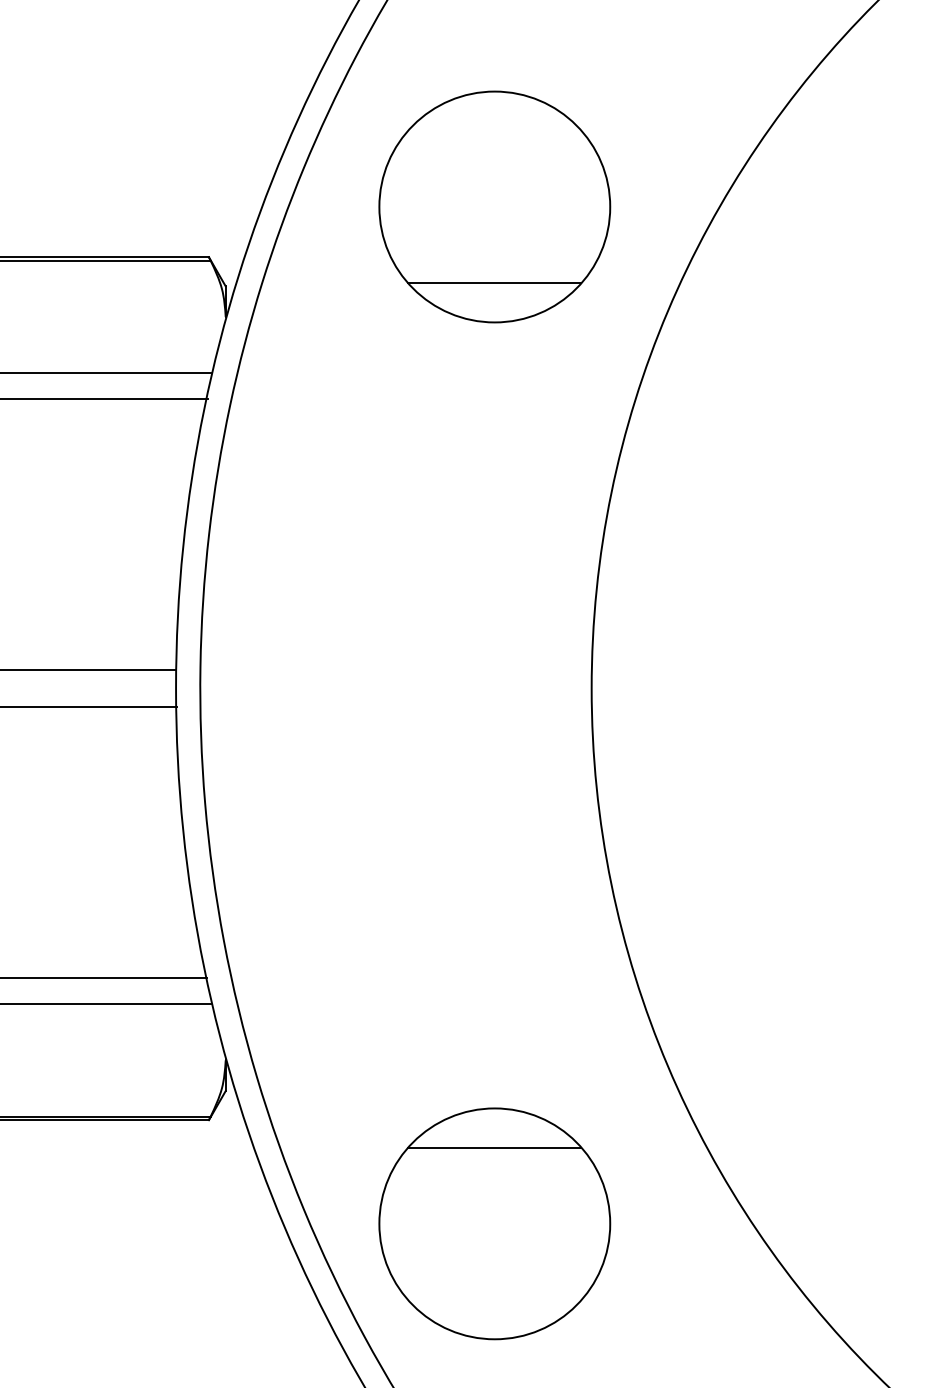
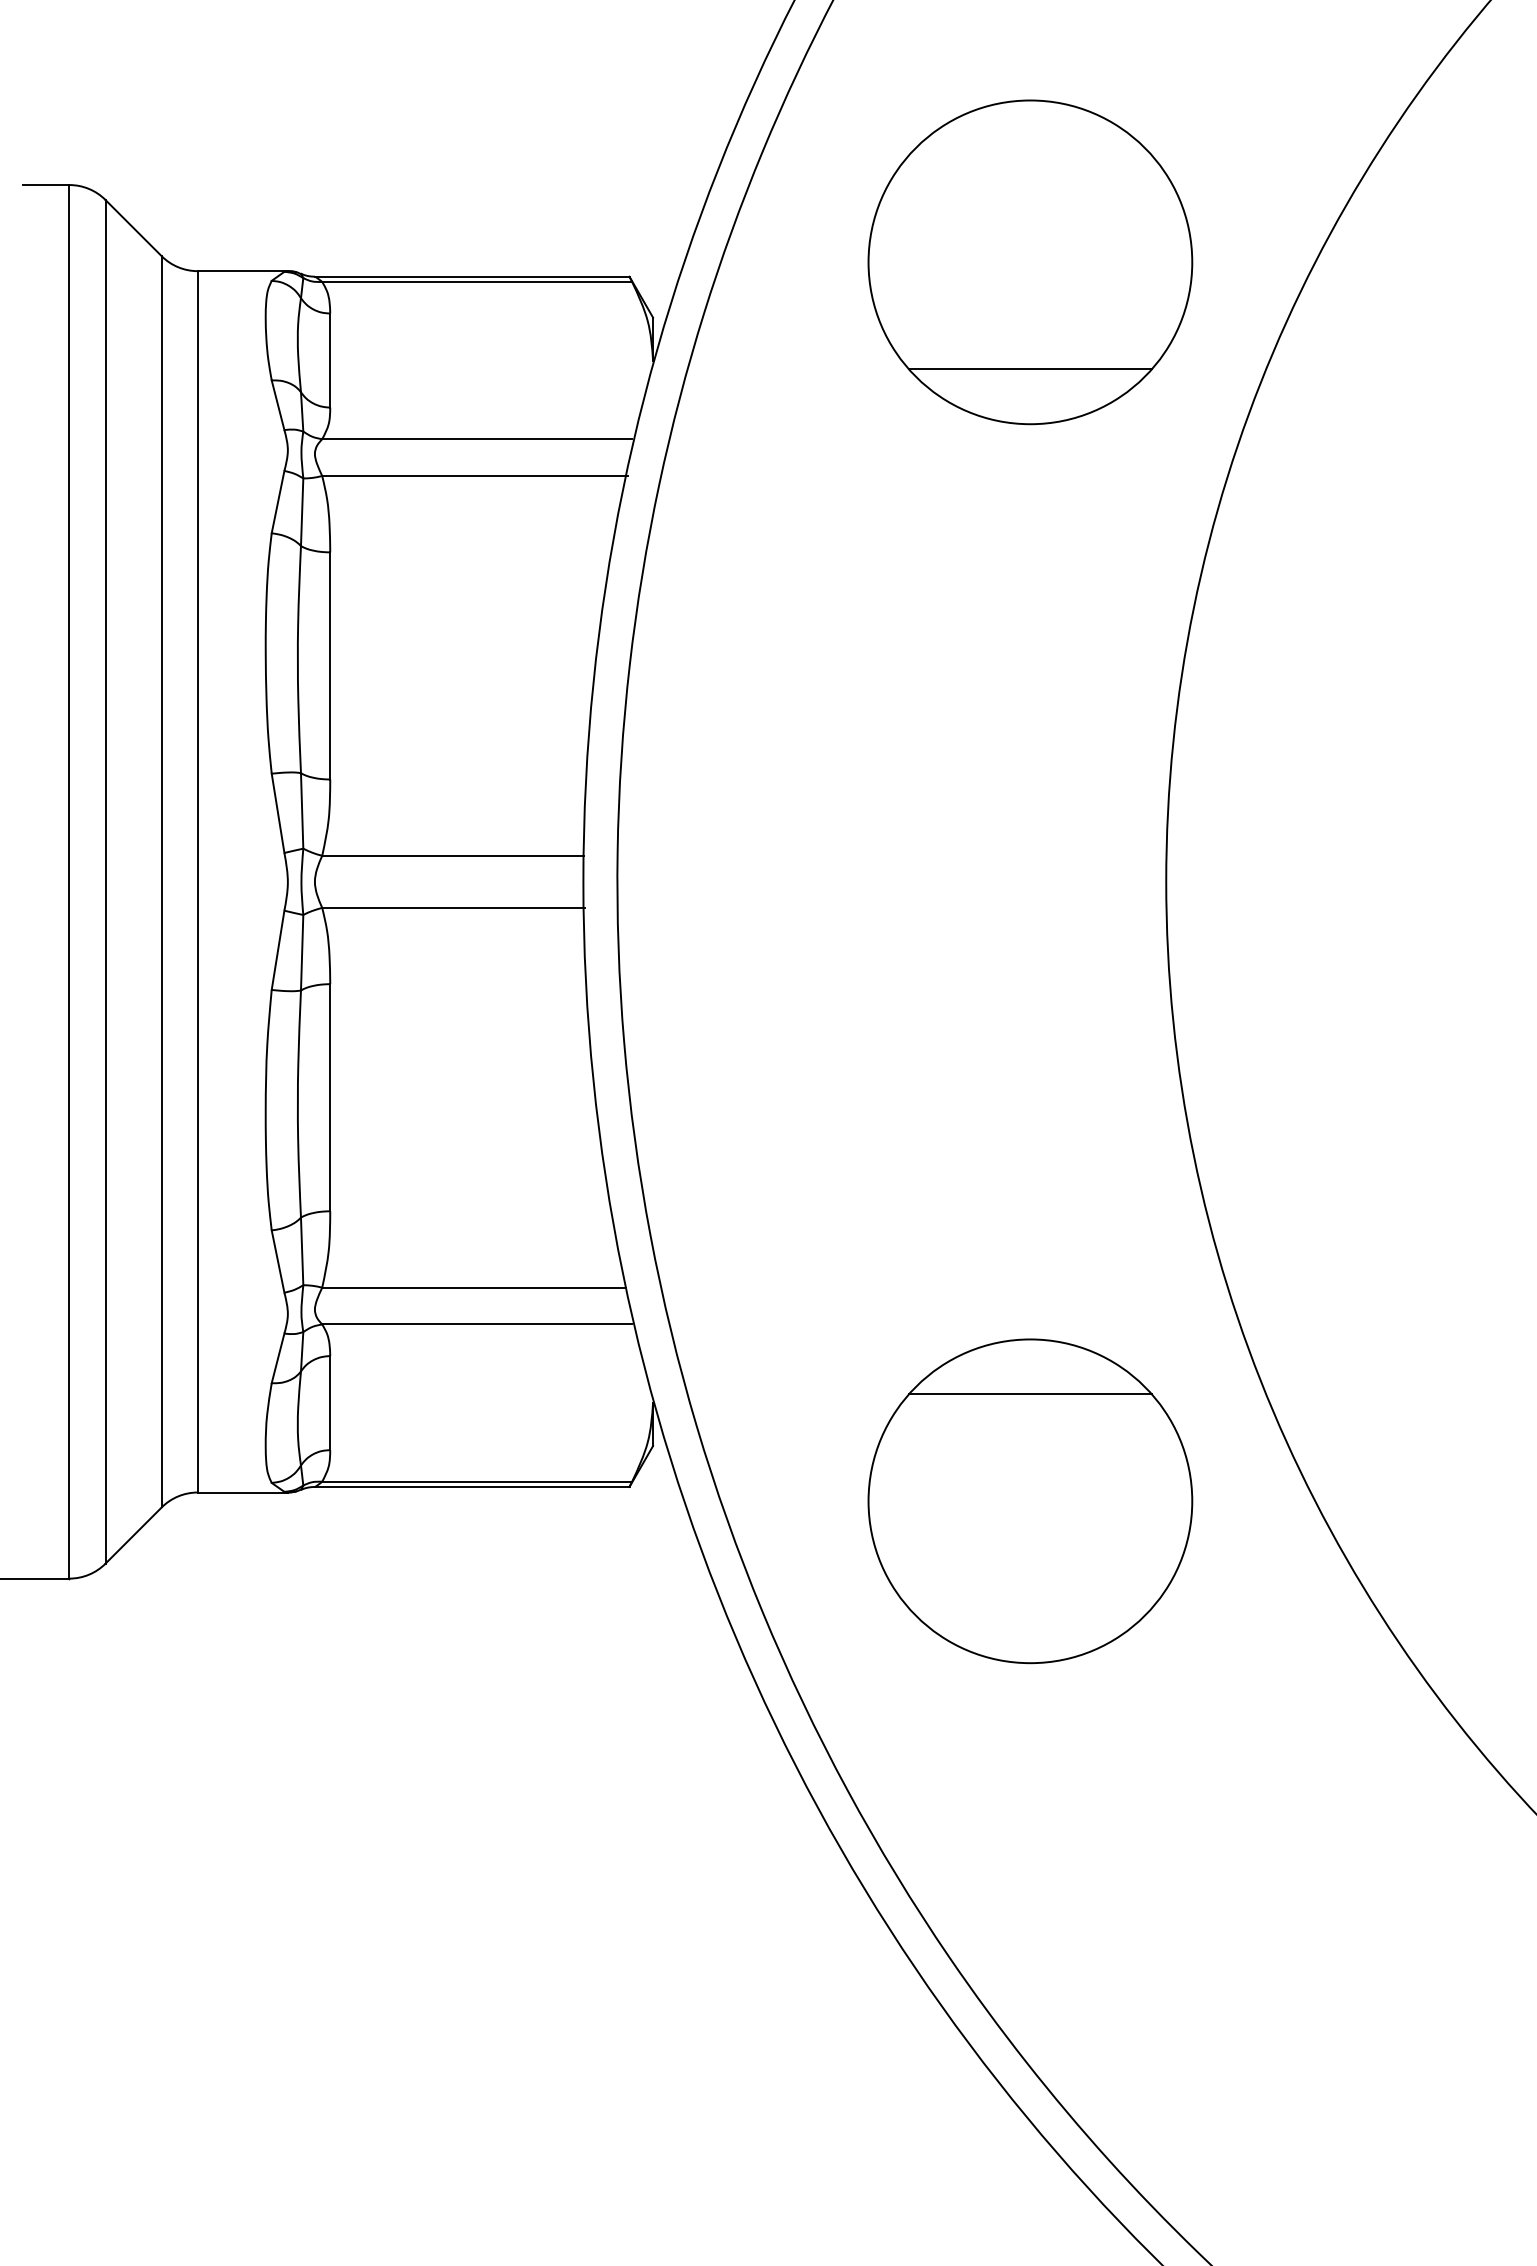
part: (494, 207) -> (1030, 262), moved
part: (494, 1223) -> (1030, 1501), moved

